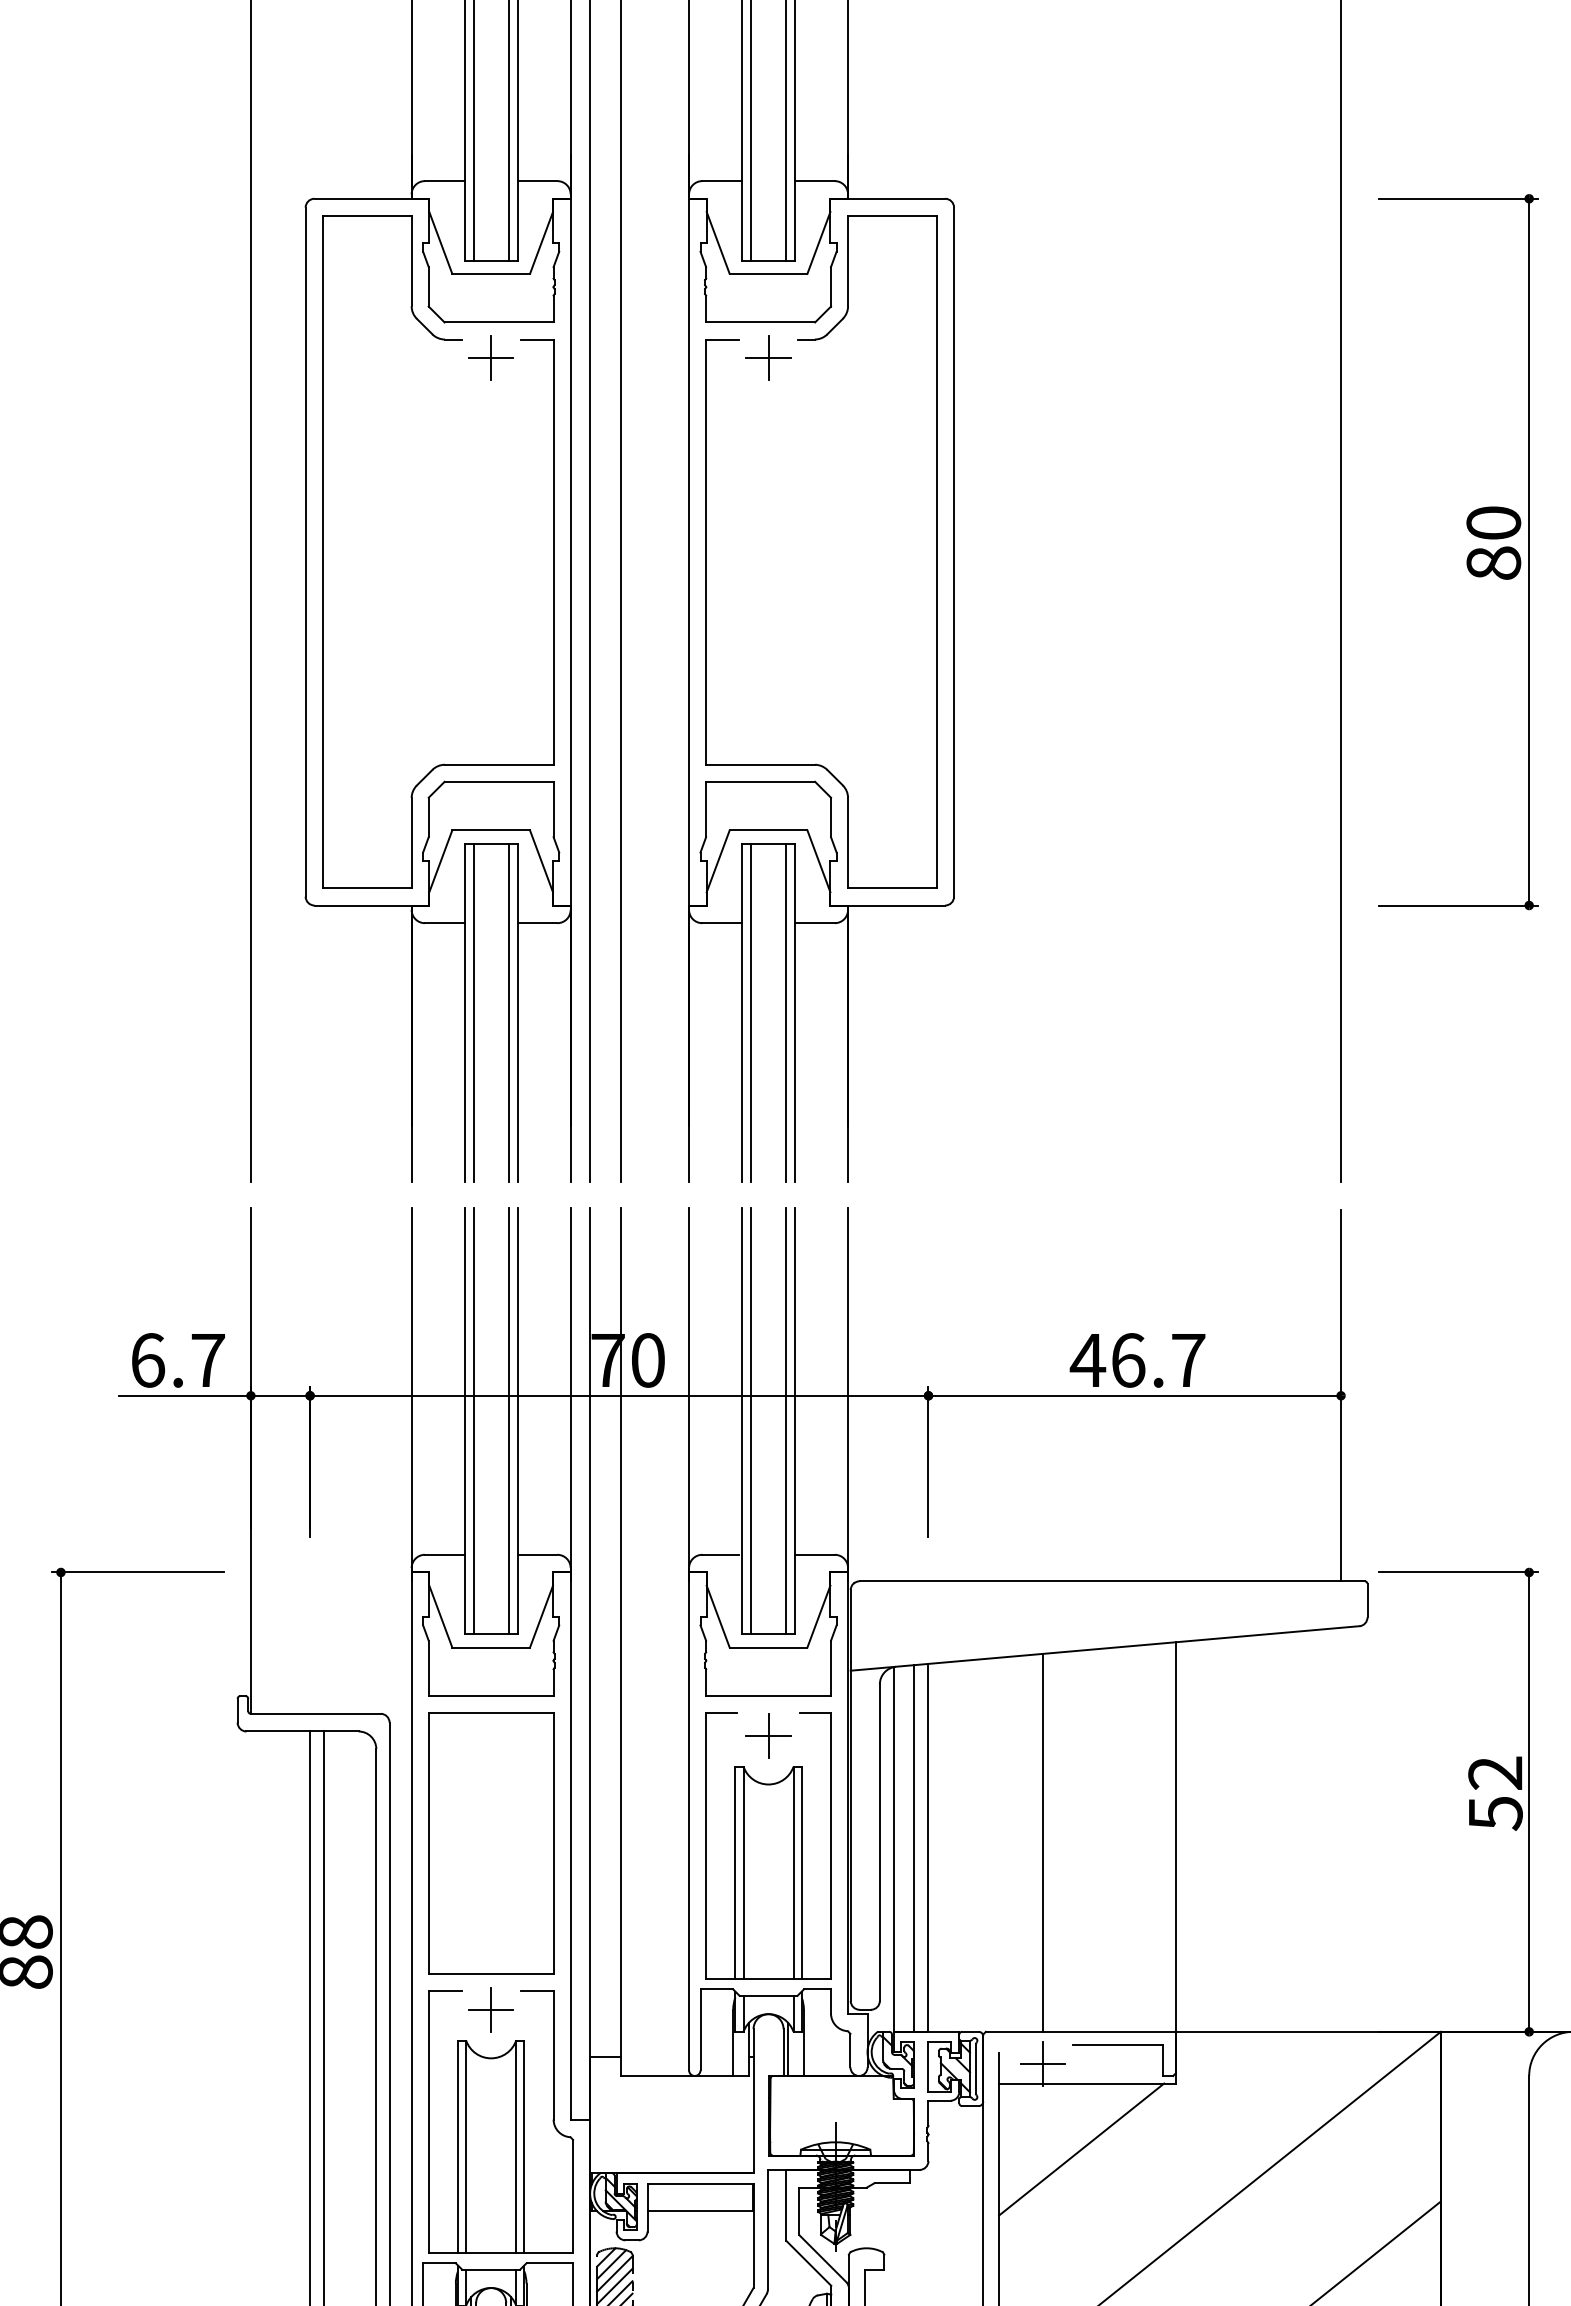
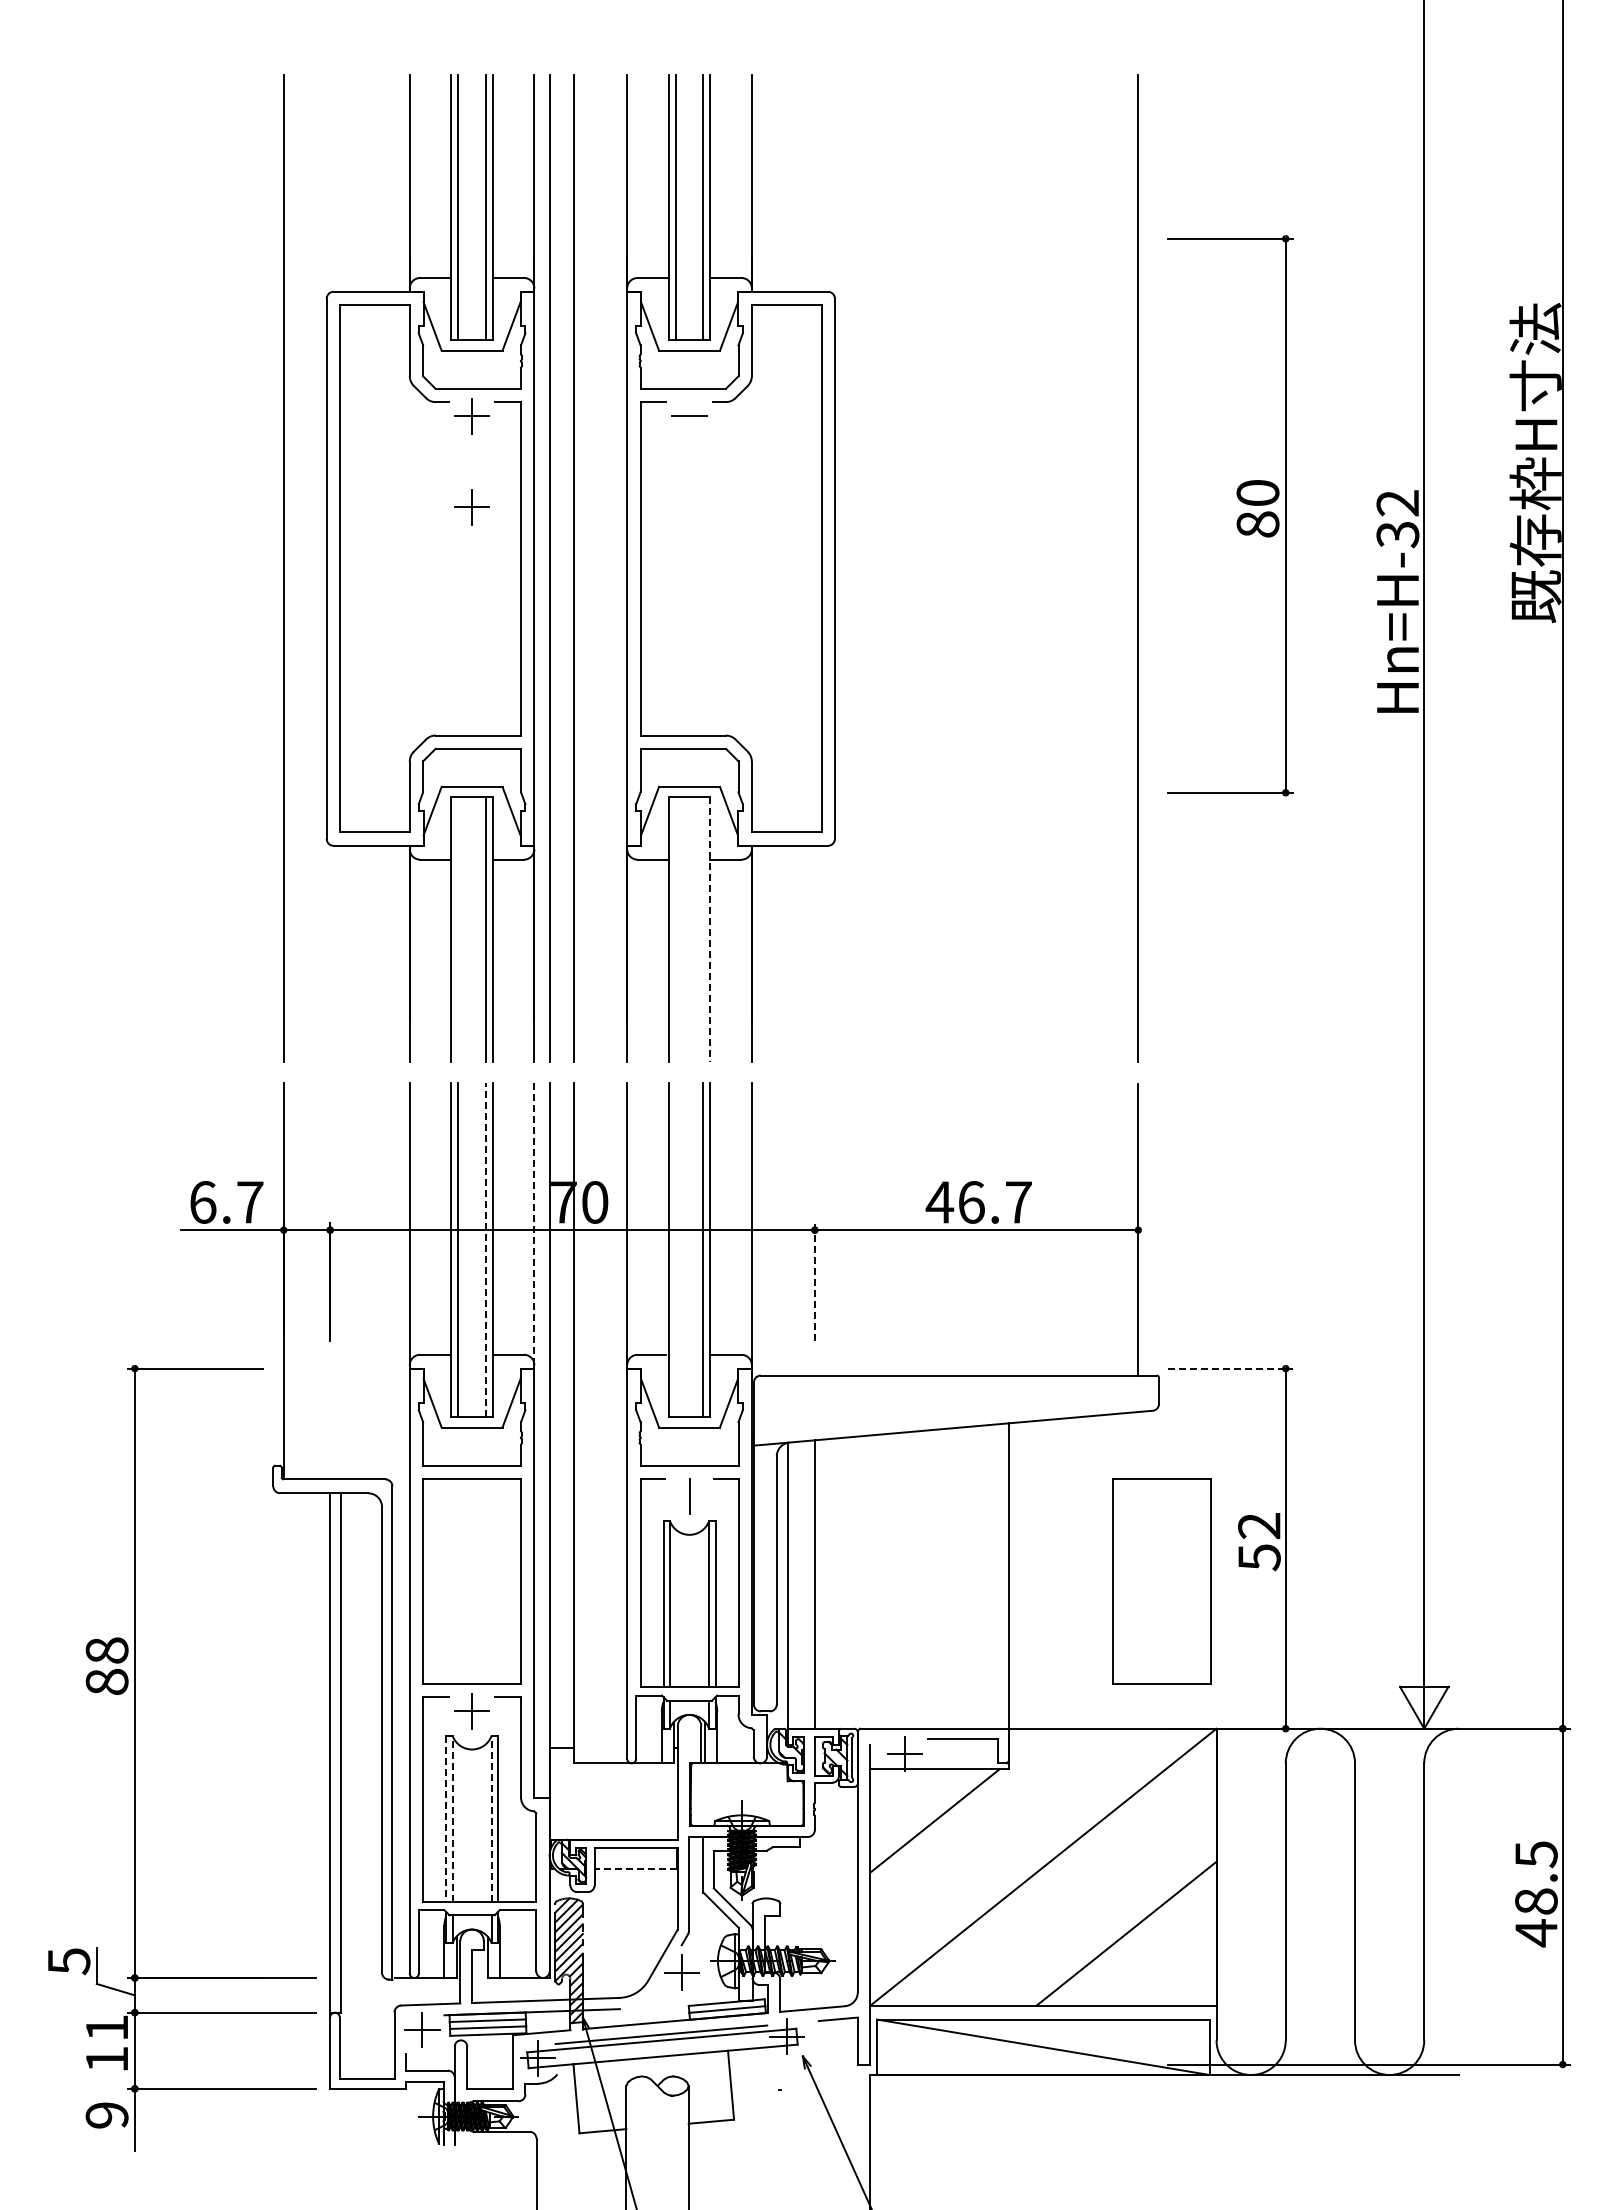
line: (768, 357) -> (689, 416), removed
part: (490, 473) -> (471, 507), added
part: (1467, 556) -> (1237, 519), moved
line: (473, 1012) -> (458, 929), removed
line: (750, 1012) -> (675, 929), removed
line: (786, 1012) -> (703, 929), removed
line: (795, 1013) -> (710, 930), solid -> dashed
line: (570, 1393) -> (534, 1228), solid -> dashed
line: (508, 1420) -> (485, 1249), solid -> dashed
line: (750, 1421) -> (675, 1250), removed
line: (927, 1462) -> (814, 1282), solid -> dashed
line: (1458, 1572) -> (1230, 1368), solid -> dashed
line: (768, 1735) -> (689, 1496), removed
line: (1042, 1842) -> (904, 1580), removed
part: (1370, 1844) -> (1161, 1581), added
line: (913, 1847) -> (803, 1584), removed
line: (466, 2146) -> (452, 1818), solid -> dashed
line: (515, 2146) -> (491, 1818), solid -> dashed
line: (458, 2147) -> (446, 1819), solid -> dashed
line: (699, 2211) -> (635, 1869), solid -> dashed

